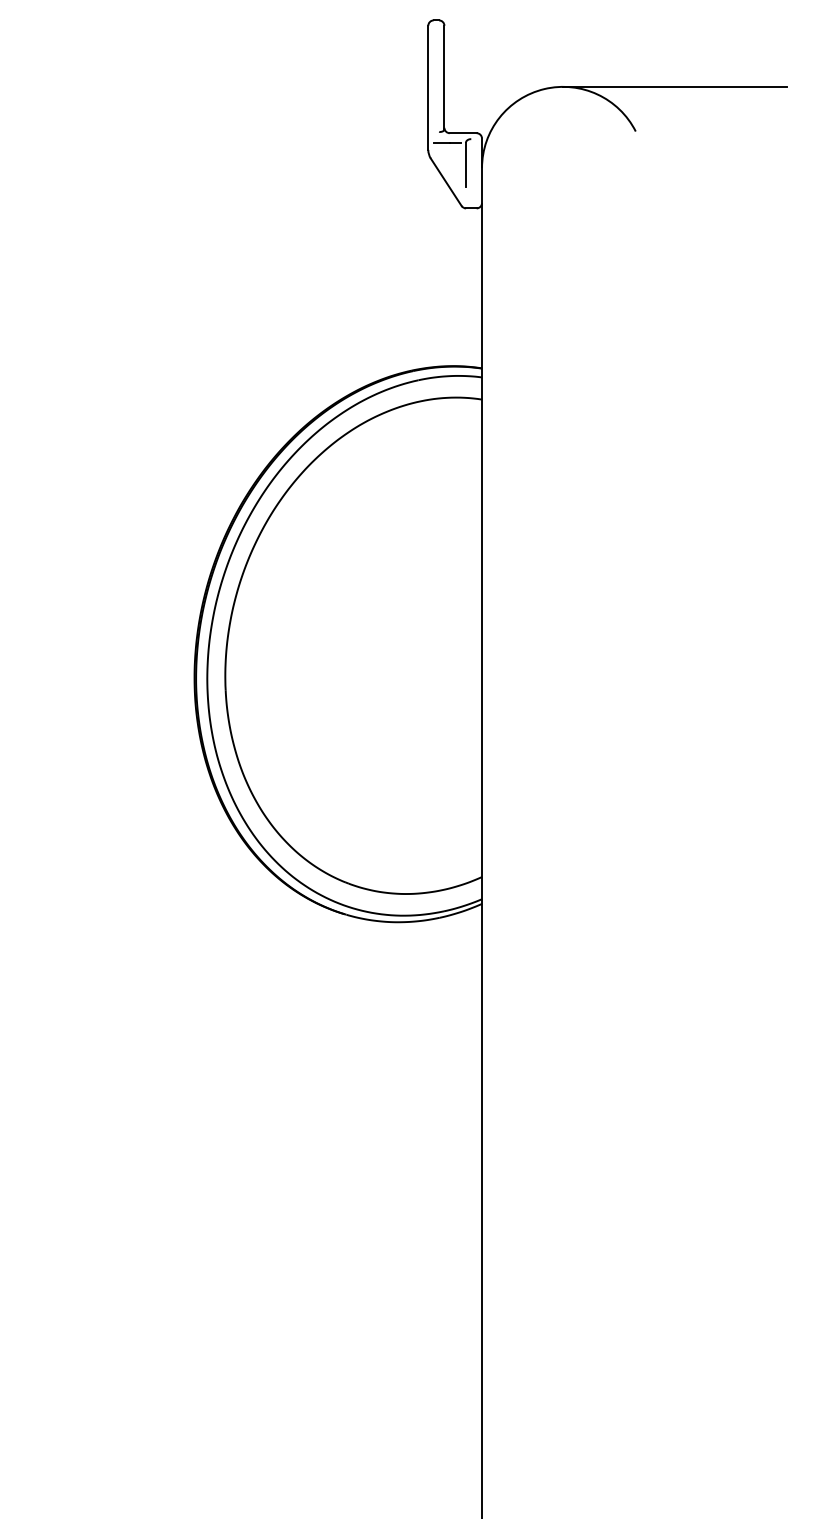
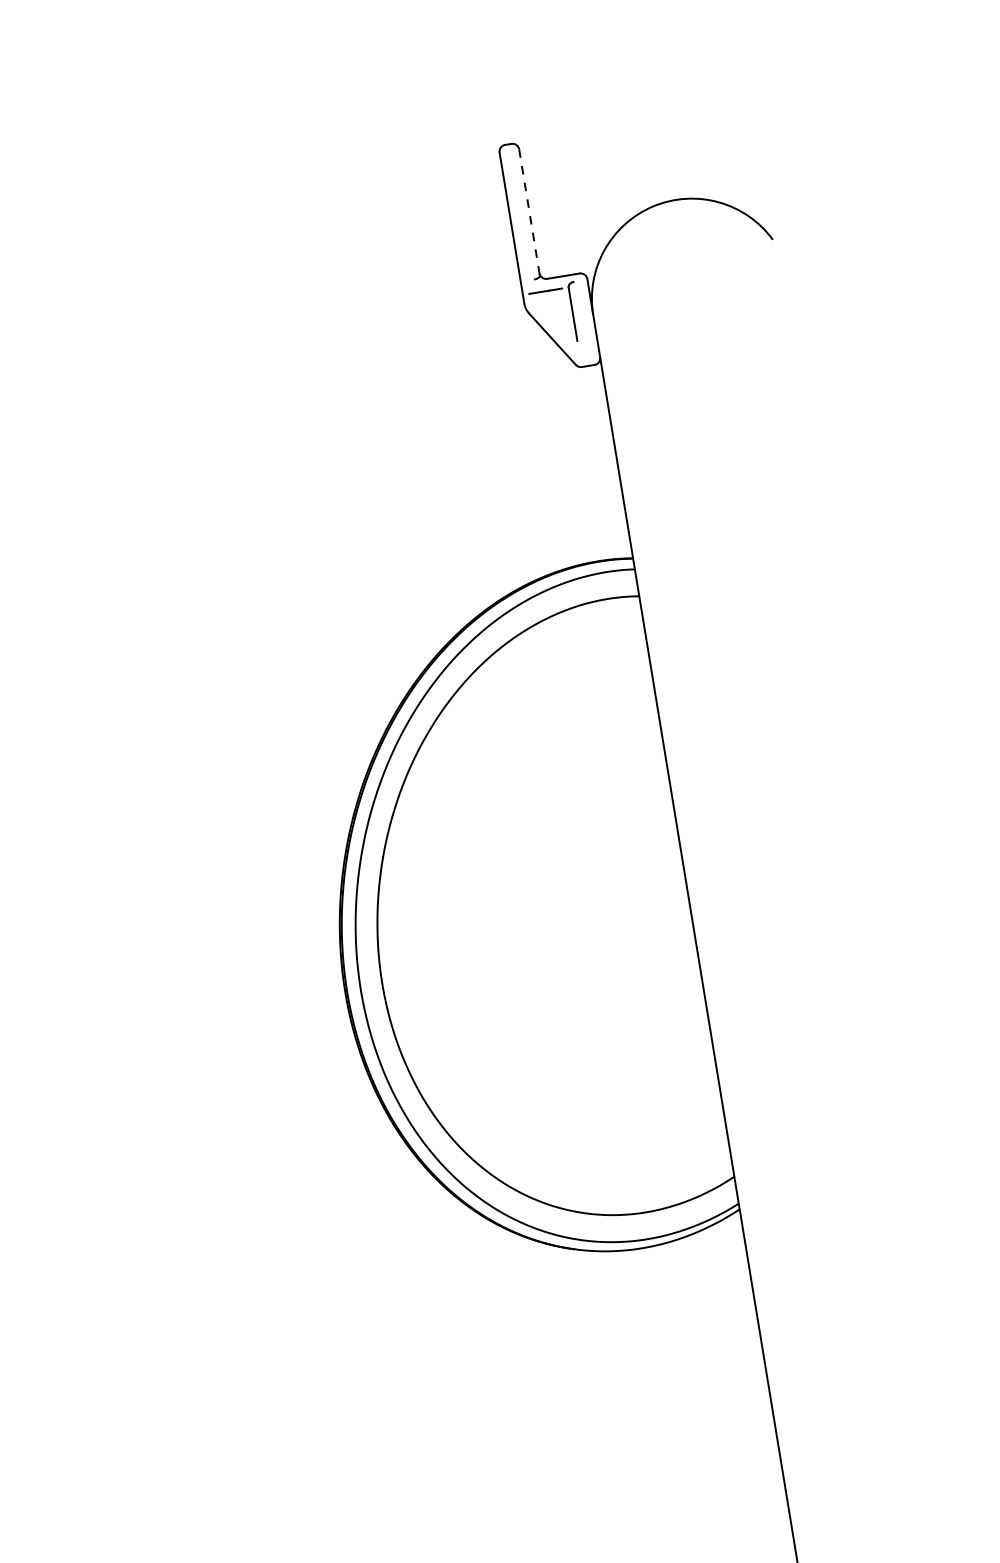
line: (444, 77) -> (529, 212), solid -> dashed
line: (674, 86) -> (810, 177), removed

